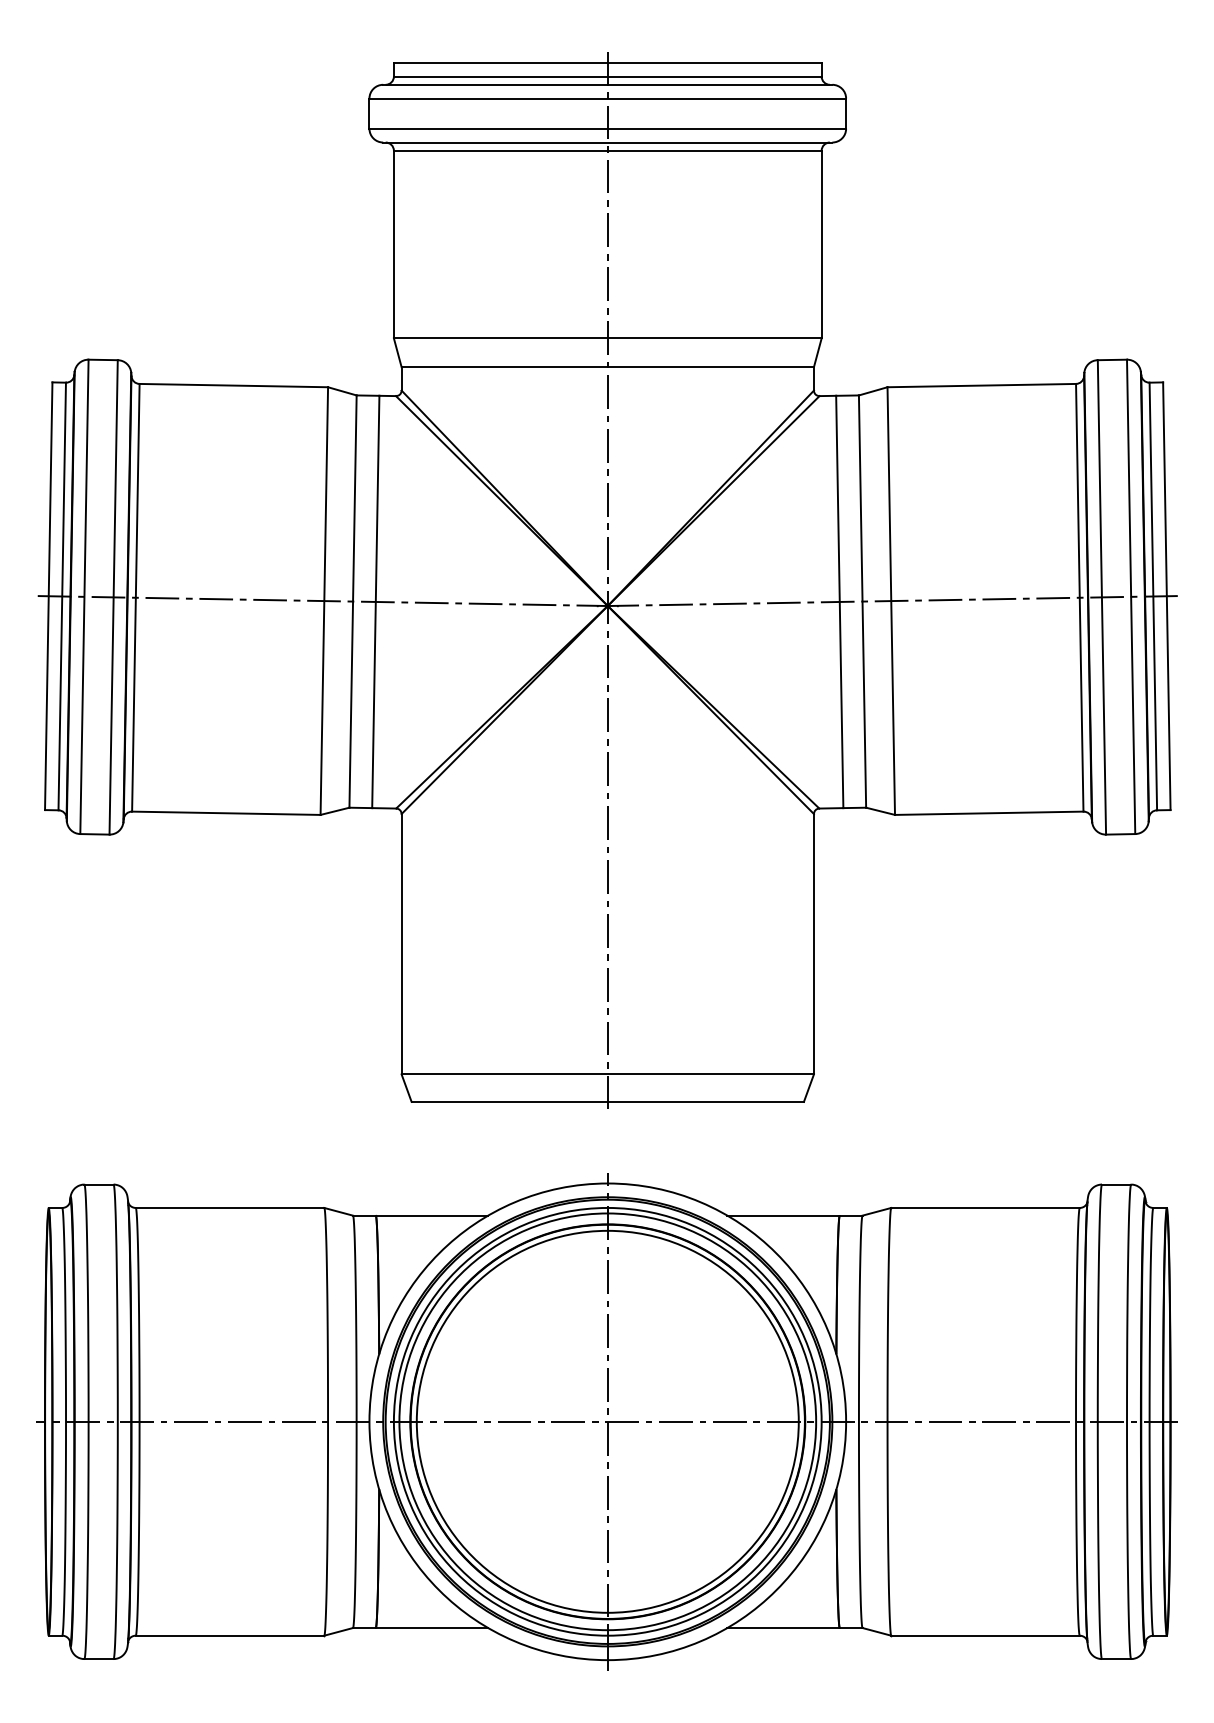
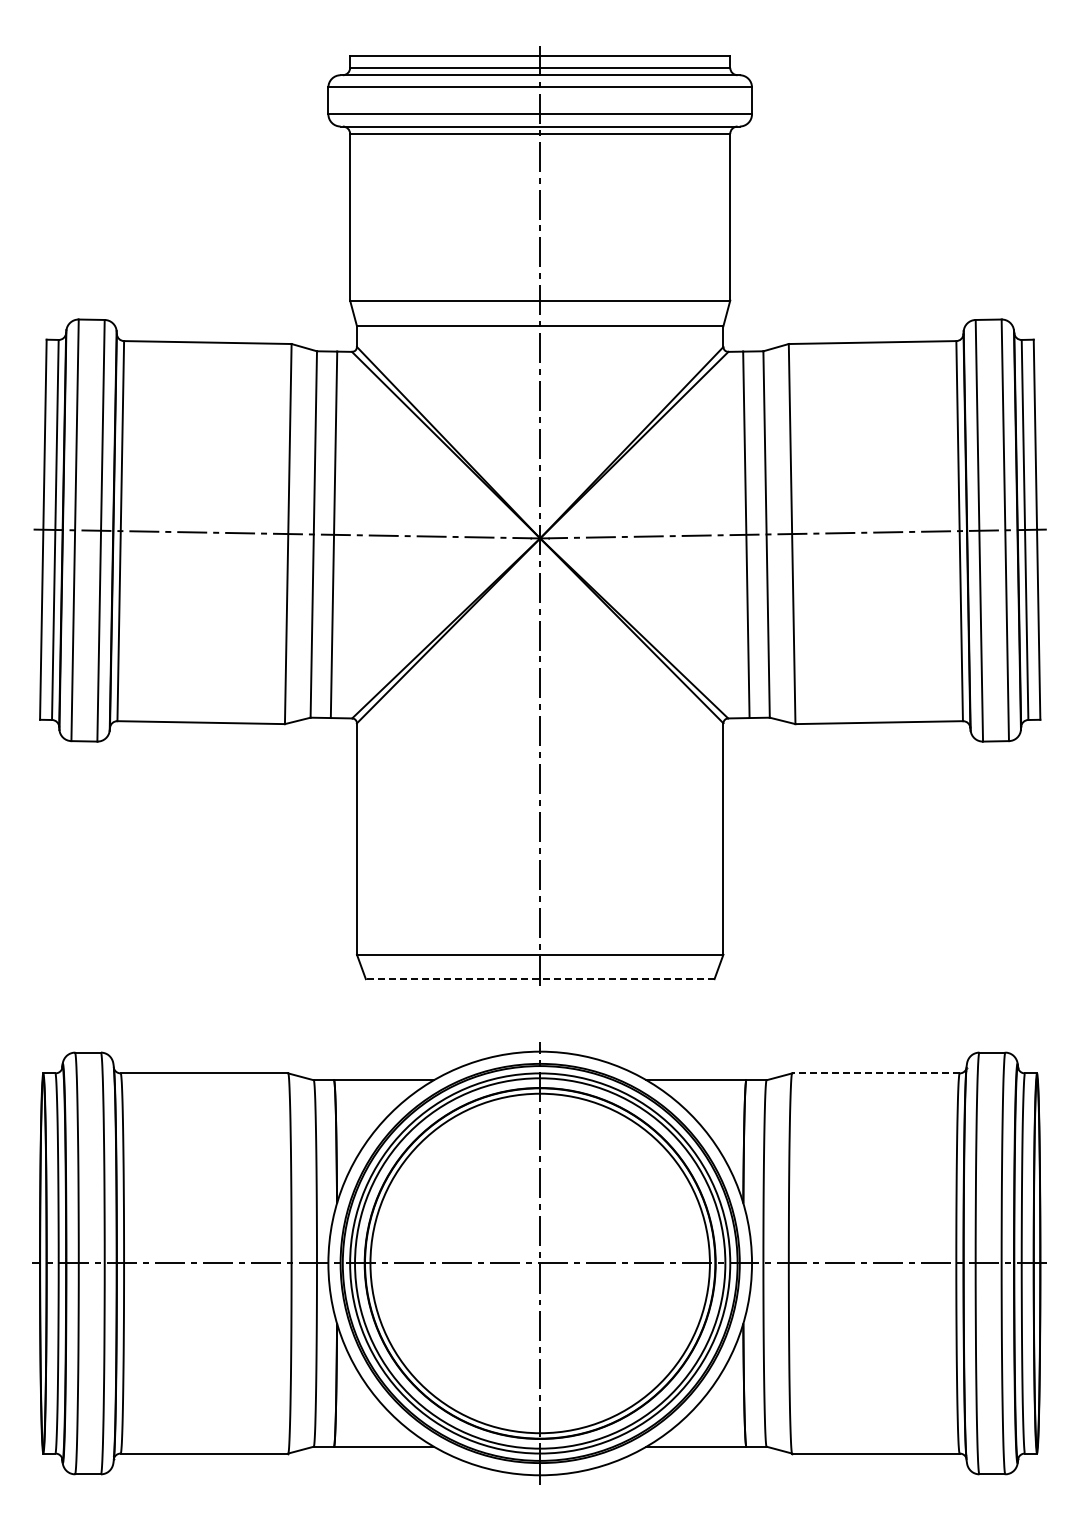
line: (607, 1102) -> (539, 979), solid -> dashed
line: (985, 1208) -> (875, 1073), solid -> dashed

